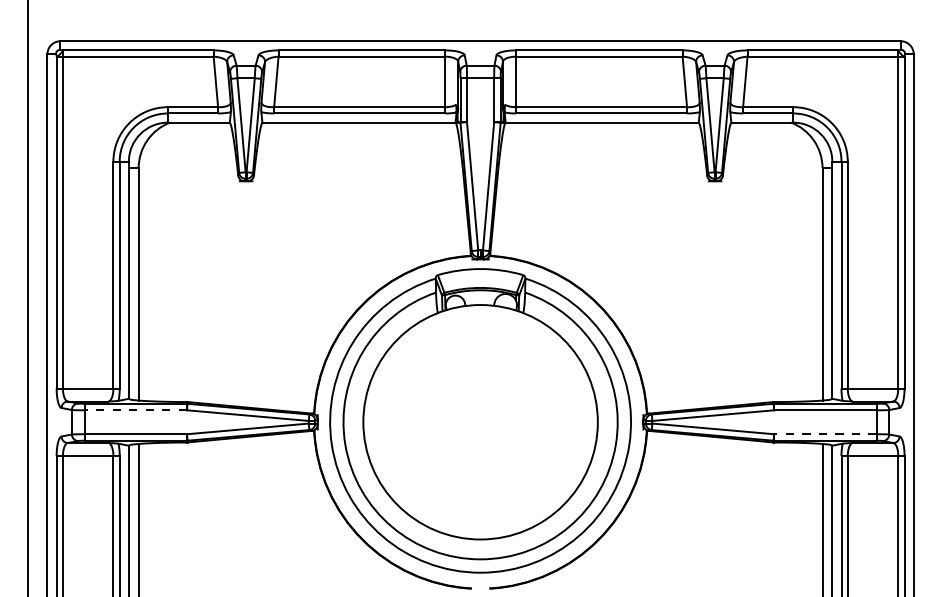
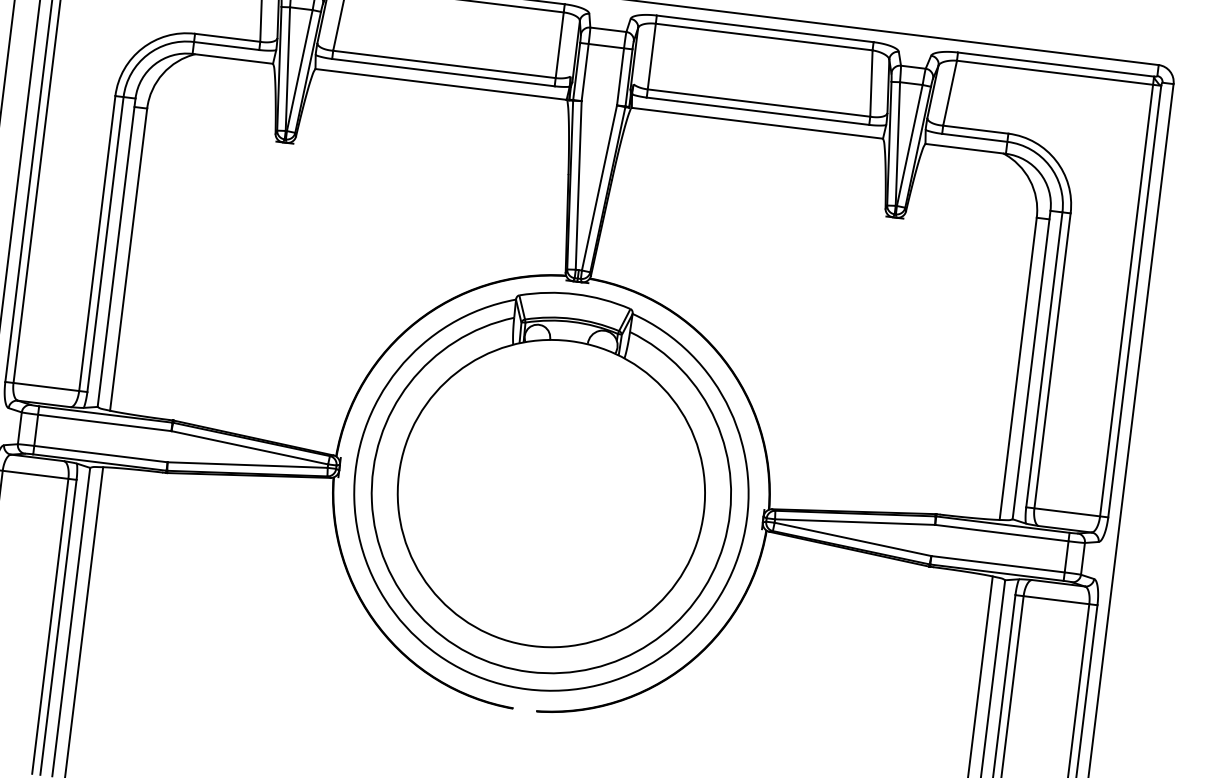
line: (135, 410) -> (104, 423), dashed -> solid
line: (824, 434) -> (996, 564), dashed -> solid

